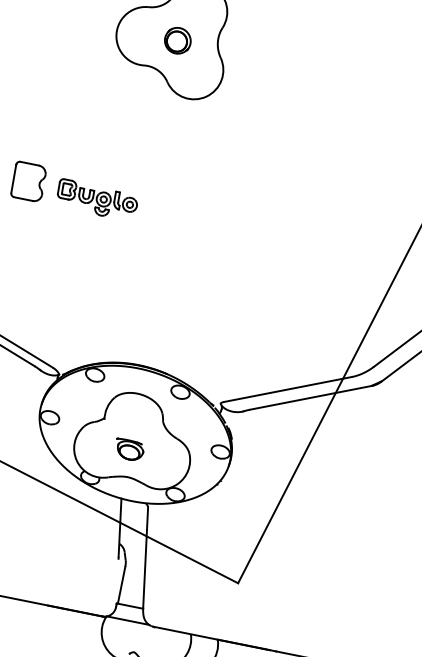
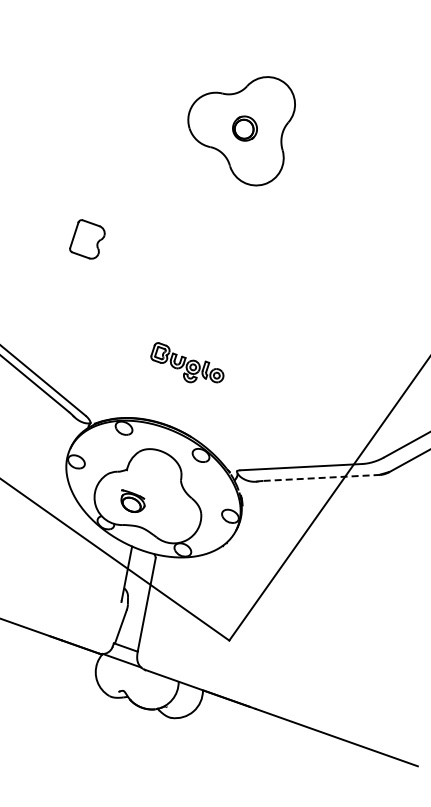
part: (96, 195) -> (187, 362), moved
line: (310, 397) -> (321, 477), solid -> dashed
part: (129, 447) -> (132, 500), moved

